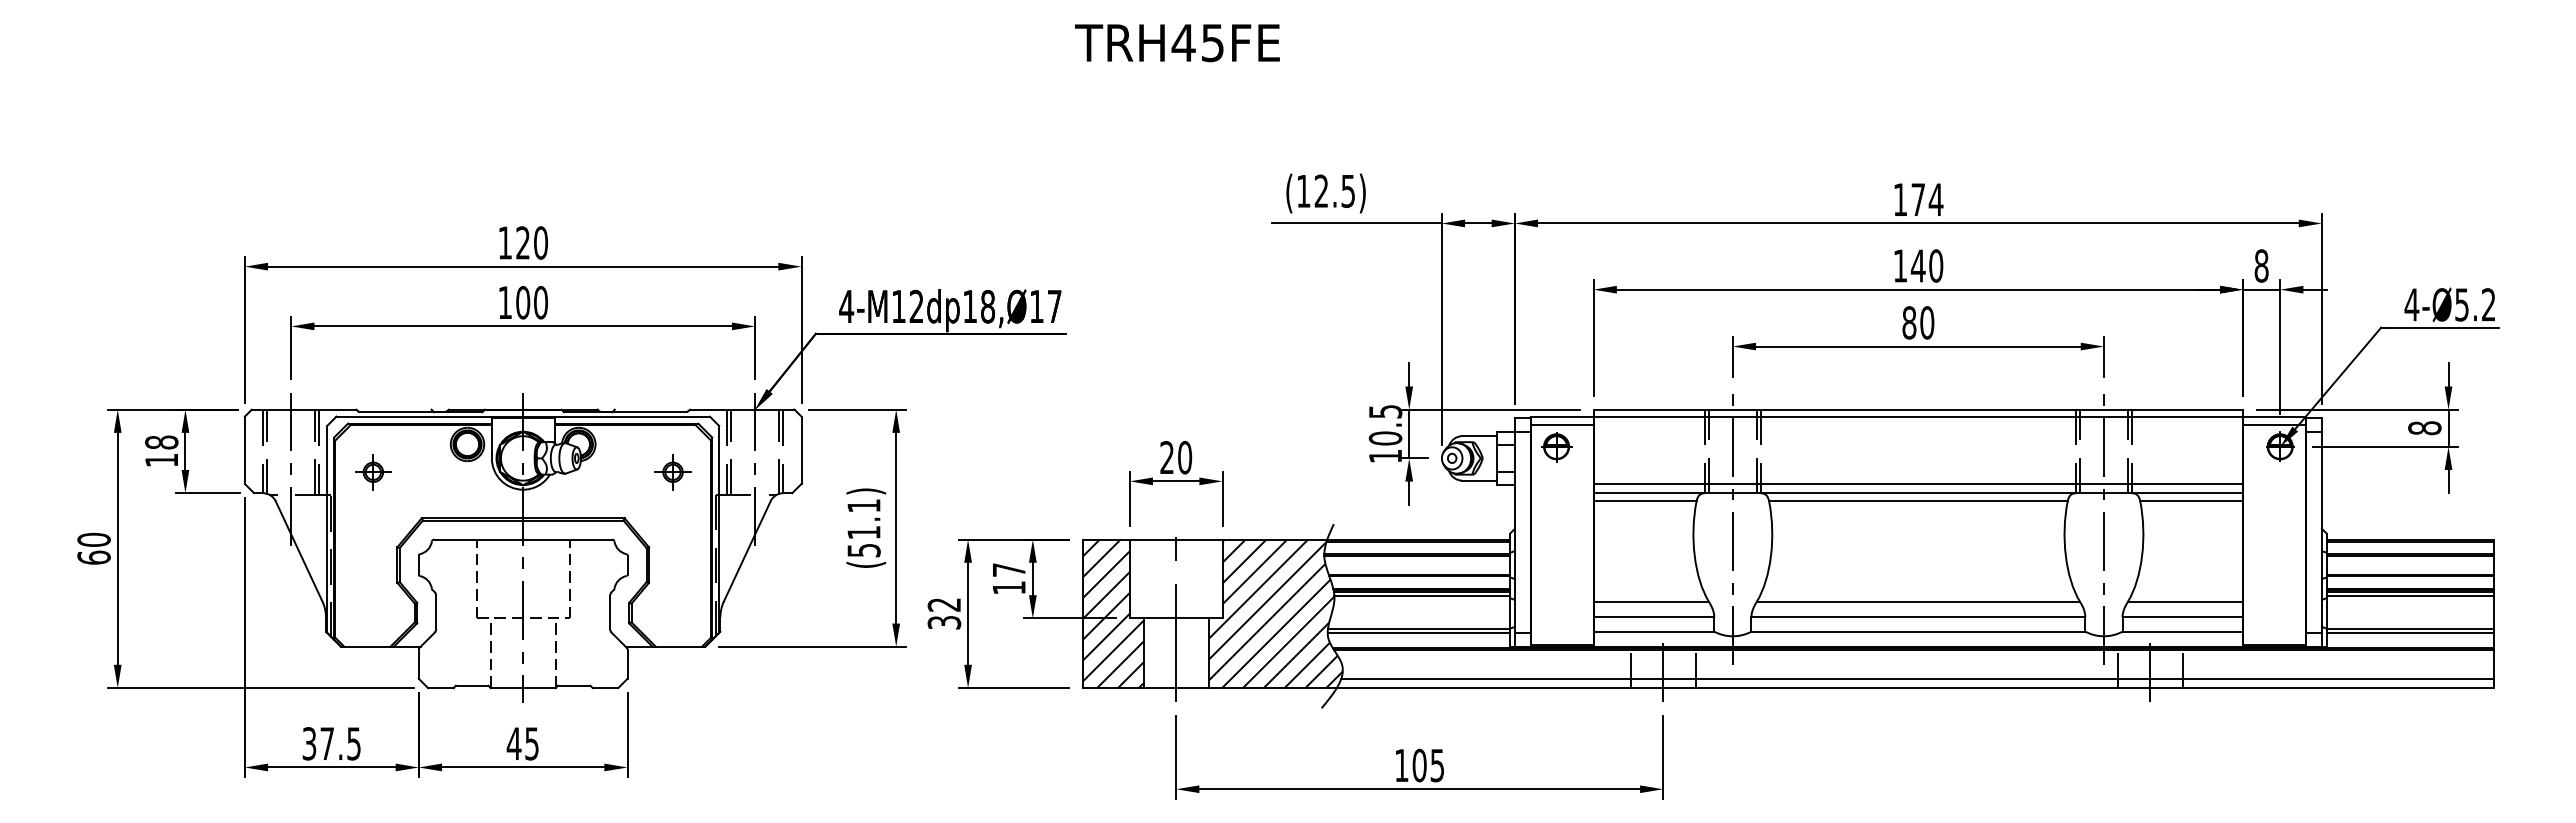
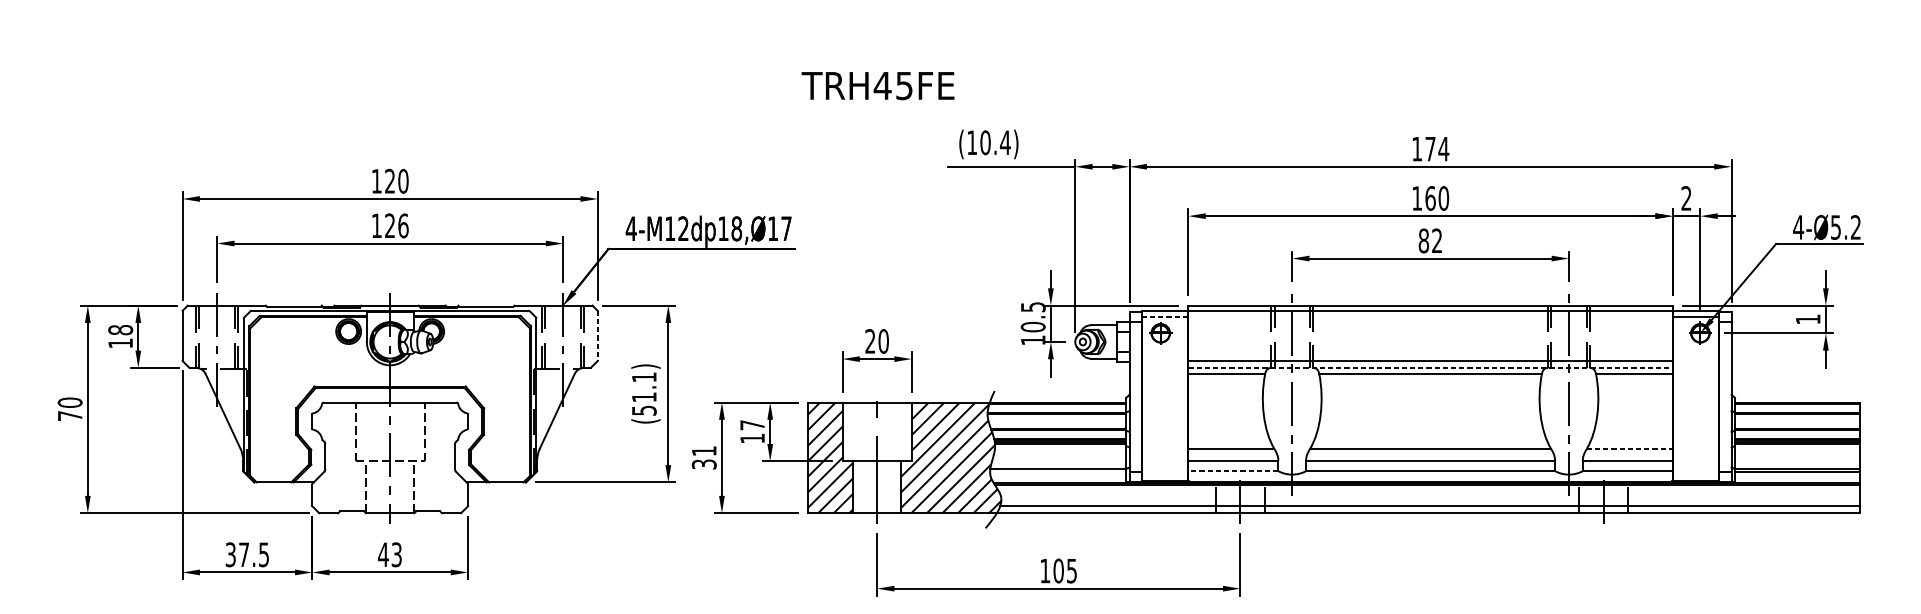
text: (1177, 43) -> (878, 86), moved
text: (1334, 191) -> (995, 142), (12.5) -> (10.4)
text: (1917, 265) -> (1429, 198), 140 -> 160
text: (2261, 265) -> (1686, 198), 8 -> 2
text: (532, 302) -> (397, 225), 100 -> 126
text: (1927, 322) -> (1437, 240), 80 -> 82
line: (1562, 425) -> (1165, 317), solid -> dashed
text: (2424, 428) -> (1807, 319), 8 -> 1
line: (801, 450) -> (597, 336), solid -> dashed
part: (373, 472) -> (278, 352), removed
part: (672, 472) -> (501, 352), removed
line: (1918, 493) -> (1430, 368), solid -> dashed
text: (93, 557) -> (69, 415), 60 -> 70
line: (2185, 601) -> (1629, 448), solid -> dashed
text: (943, 604) -> (703, 450), 32 -> 31
line: (1653, 631) -> (1233, 471), solid -> dashed
line: (1418, 632) -> (1057, 471), removed
text: (531, 743) -> (396, 554), 45 -> 43

